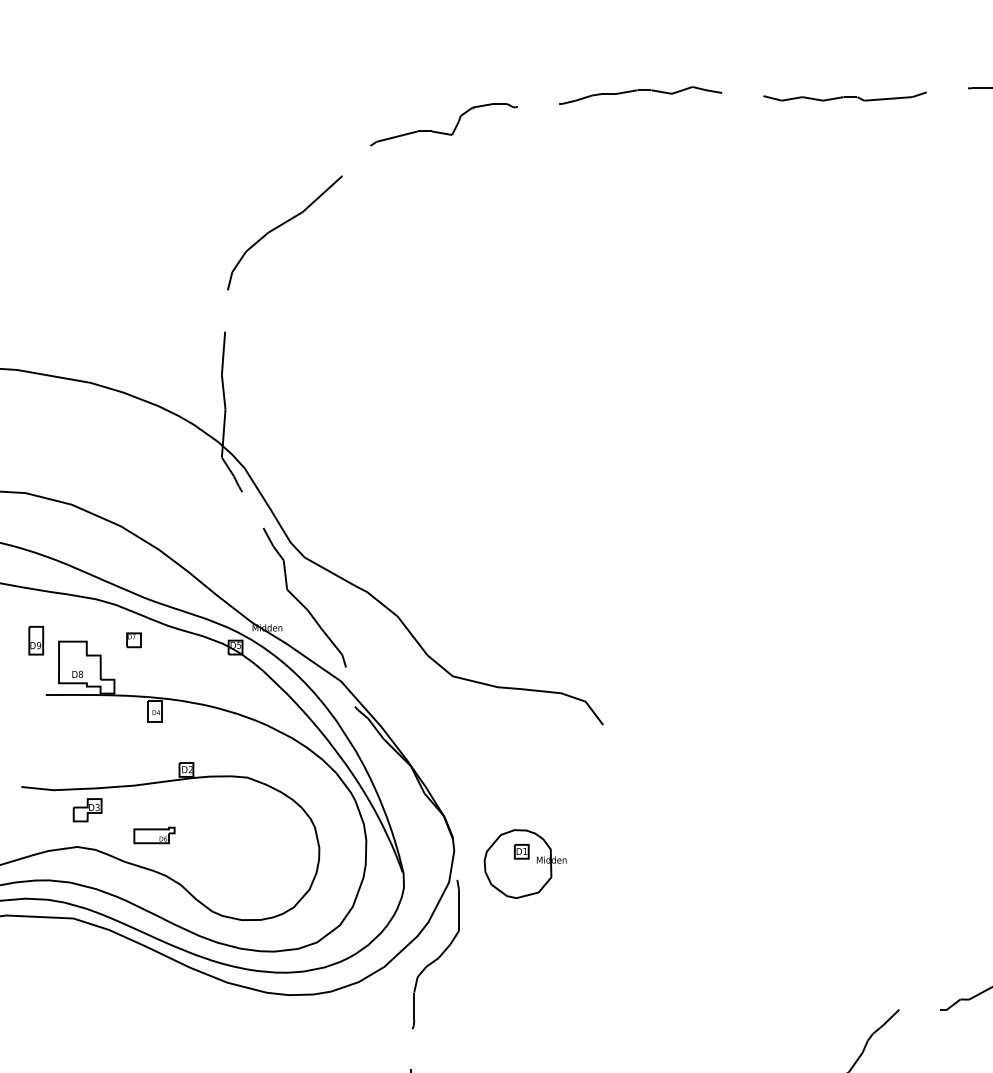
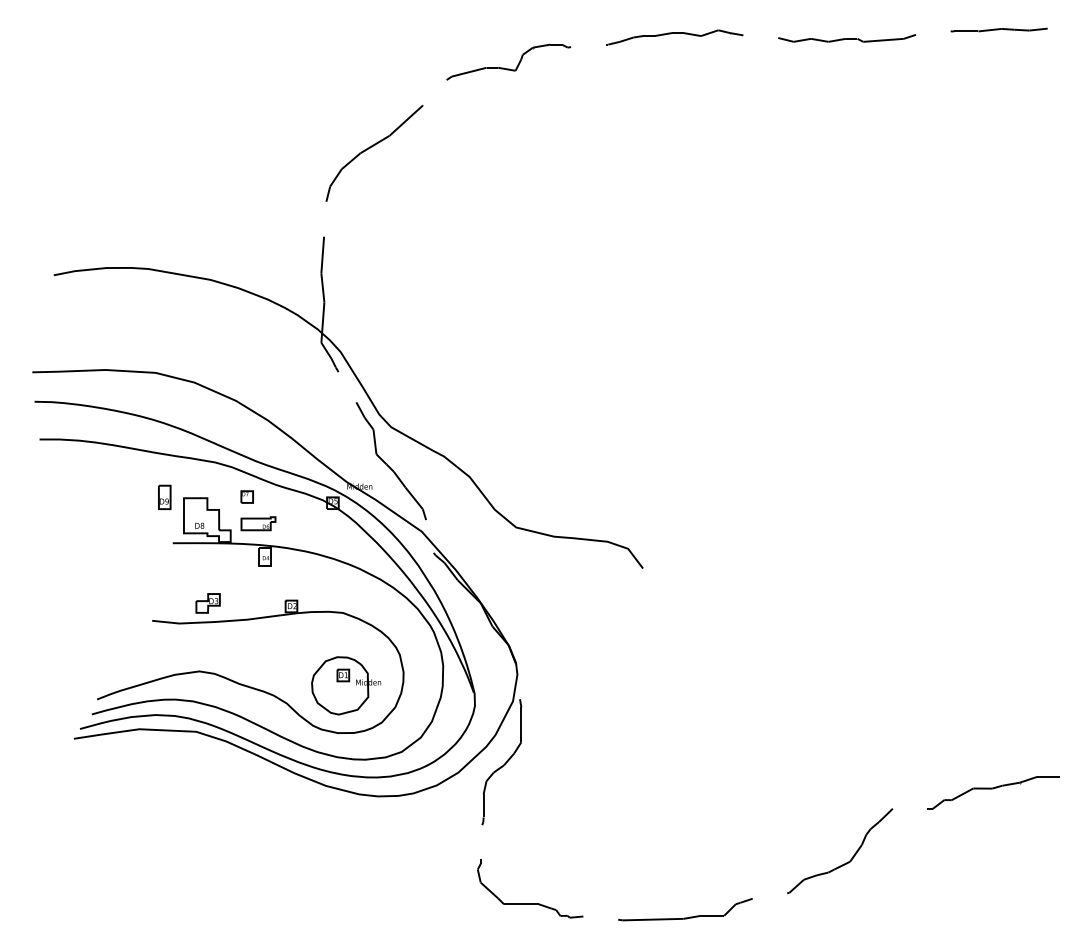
part: (86, 810) -> (207, 603), moved
part: (154, 835) -> (258, 523), moved
part: (525, 863) -> (346, 685), moved

